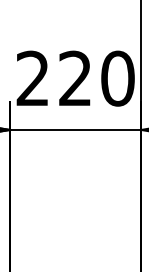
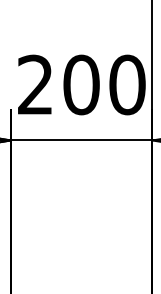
text: (75, 78) -> (81, 84), 220 -> 200

